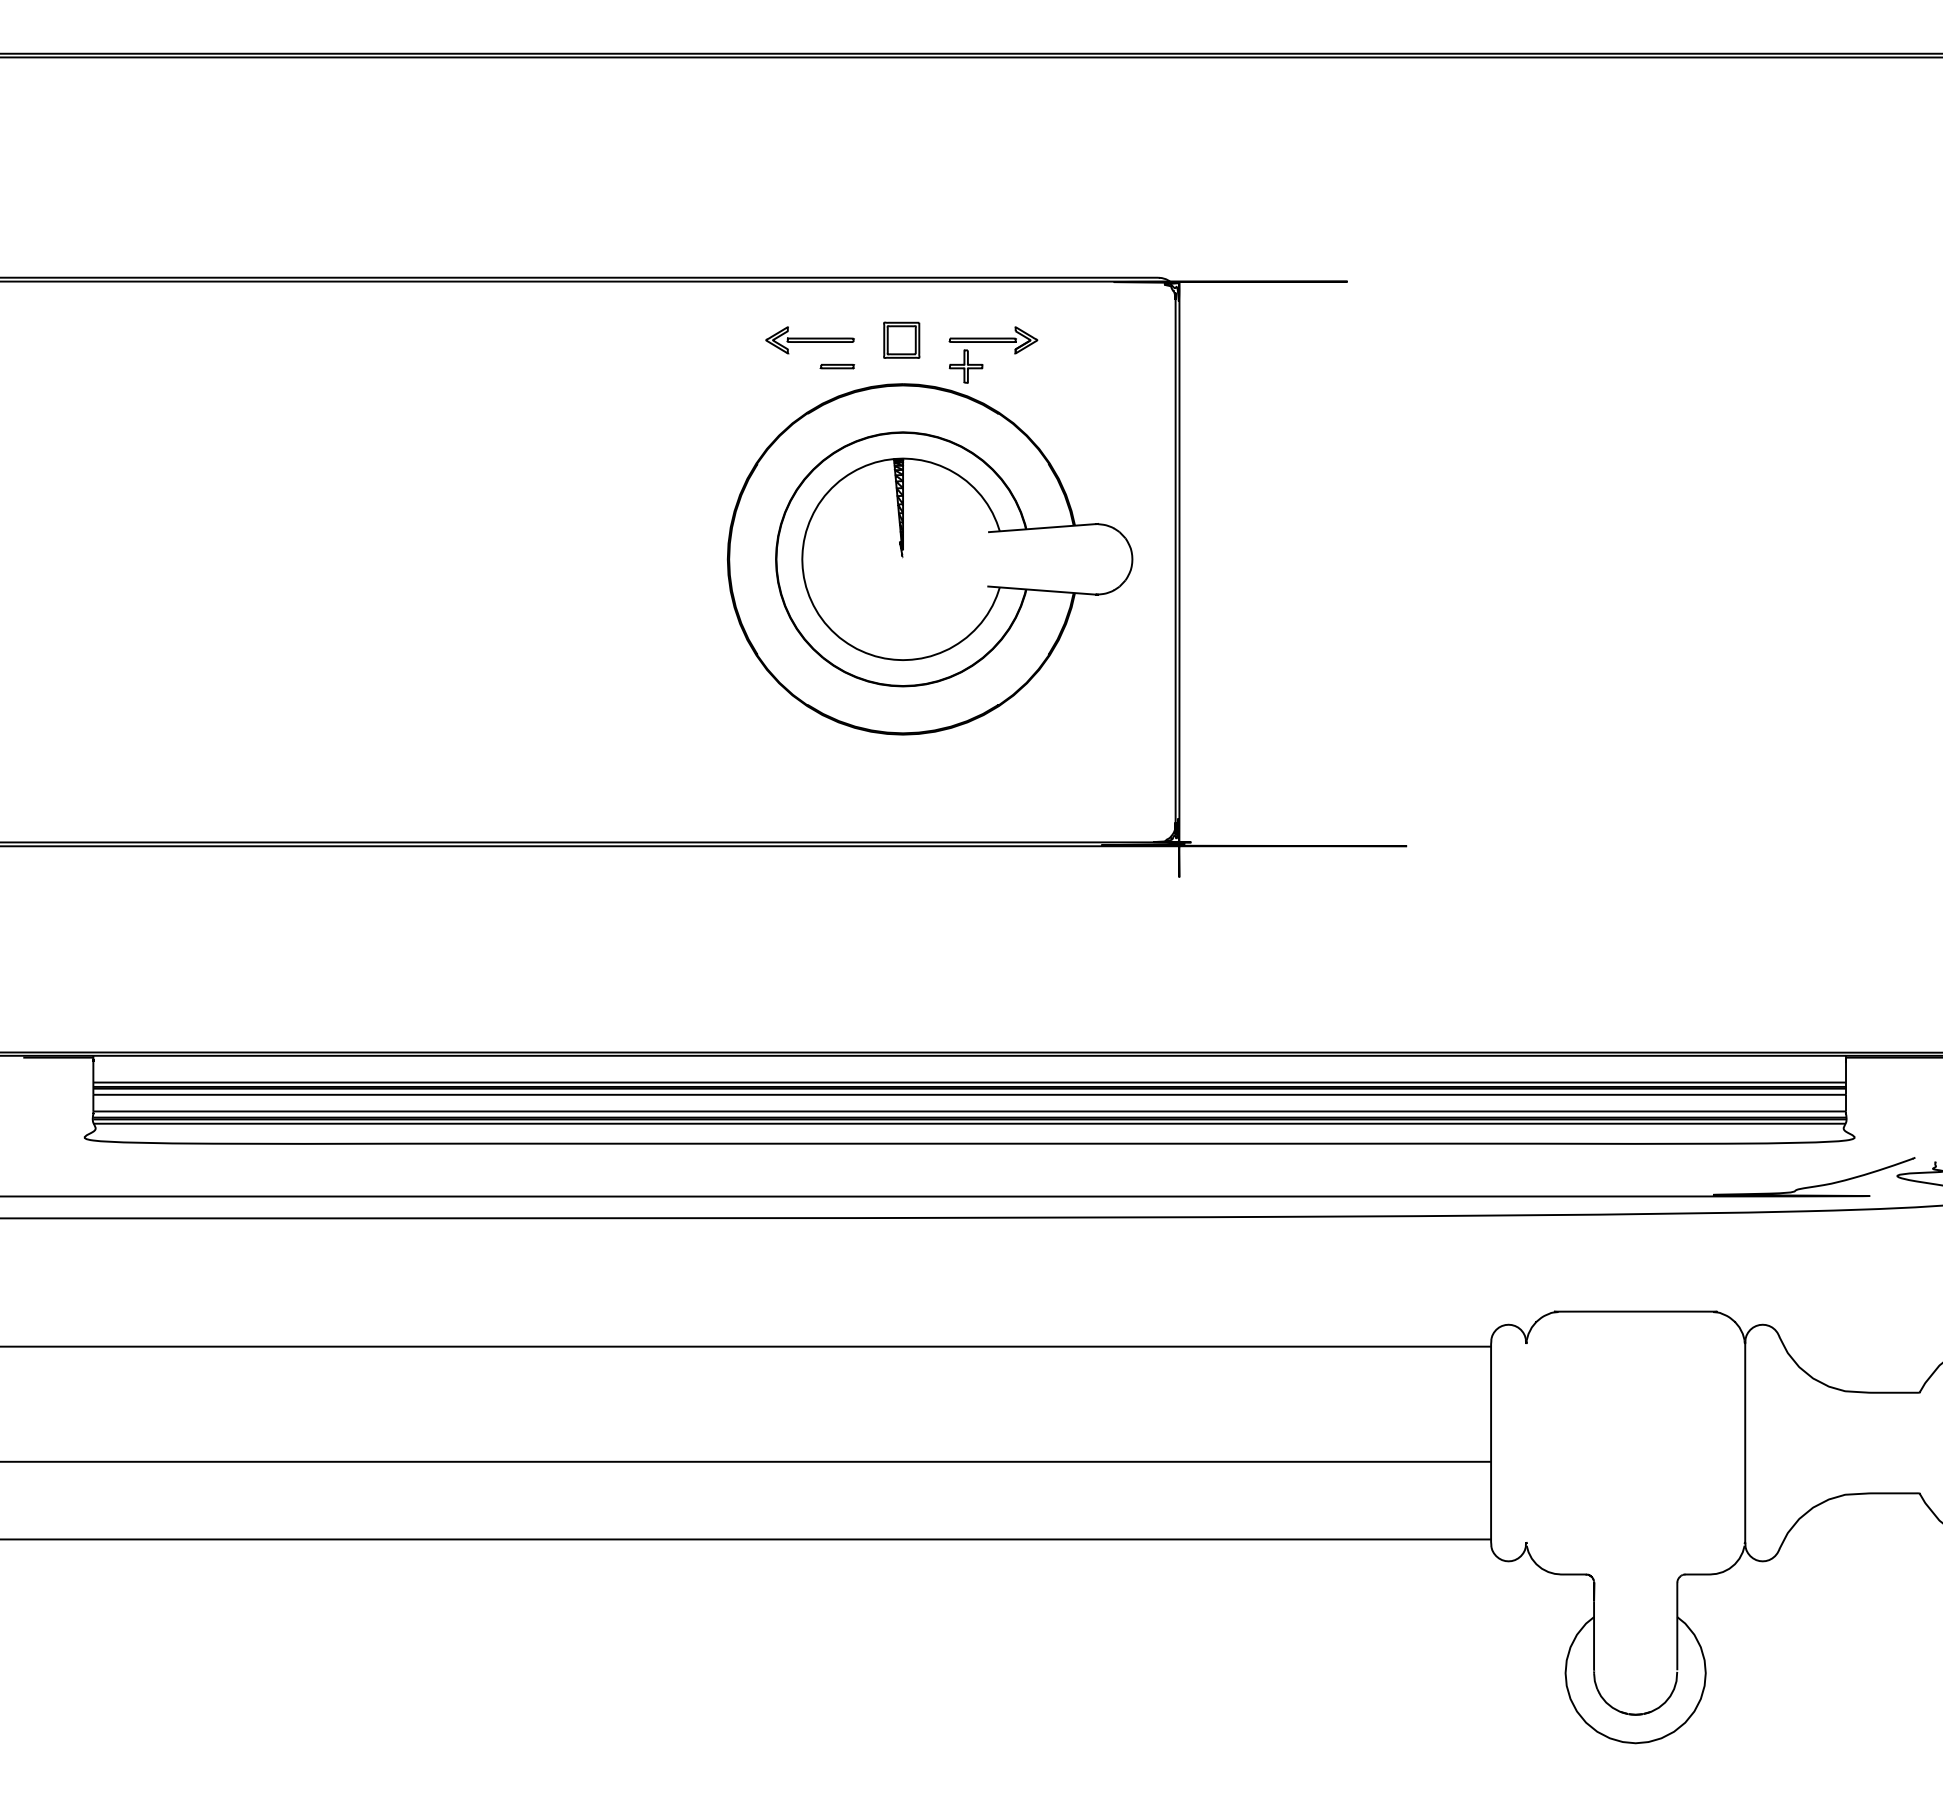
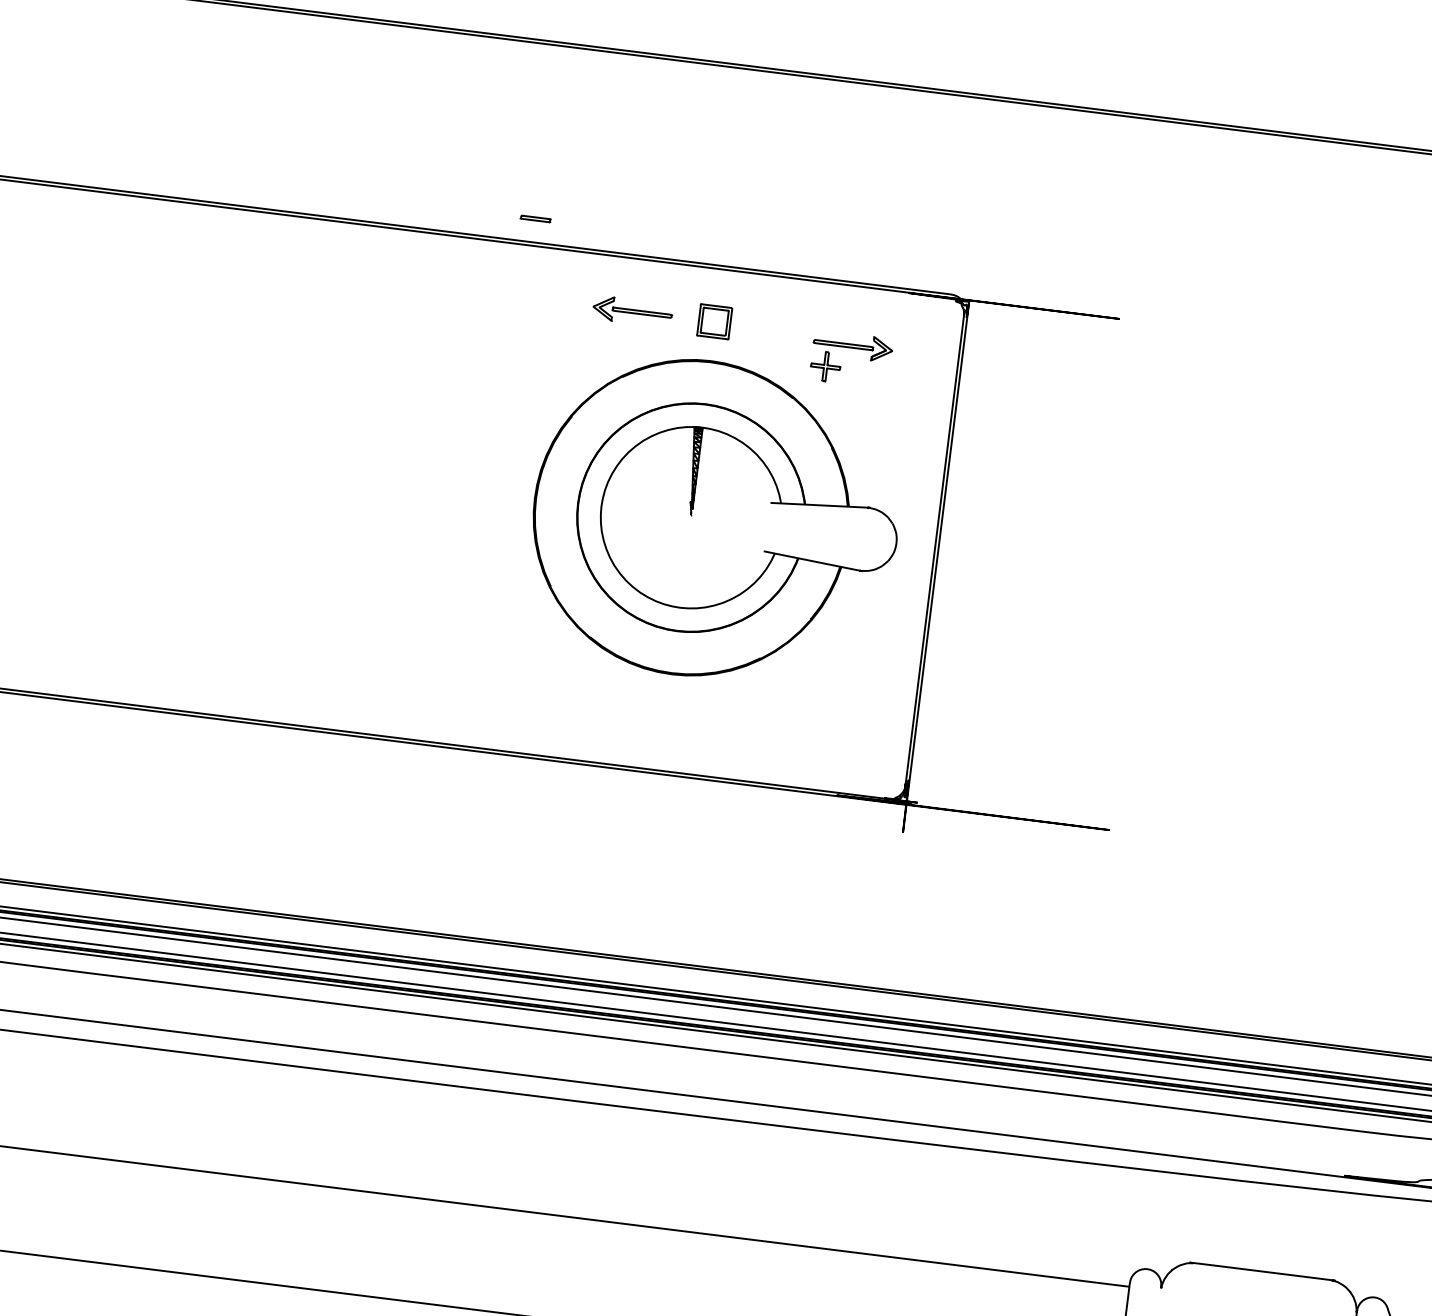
part: (993, 342) -> (852, 348), moved
part: (837, 366) -> (535, 218), moved

